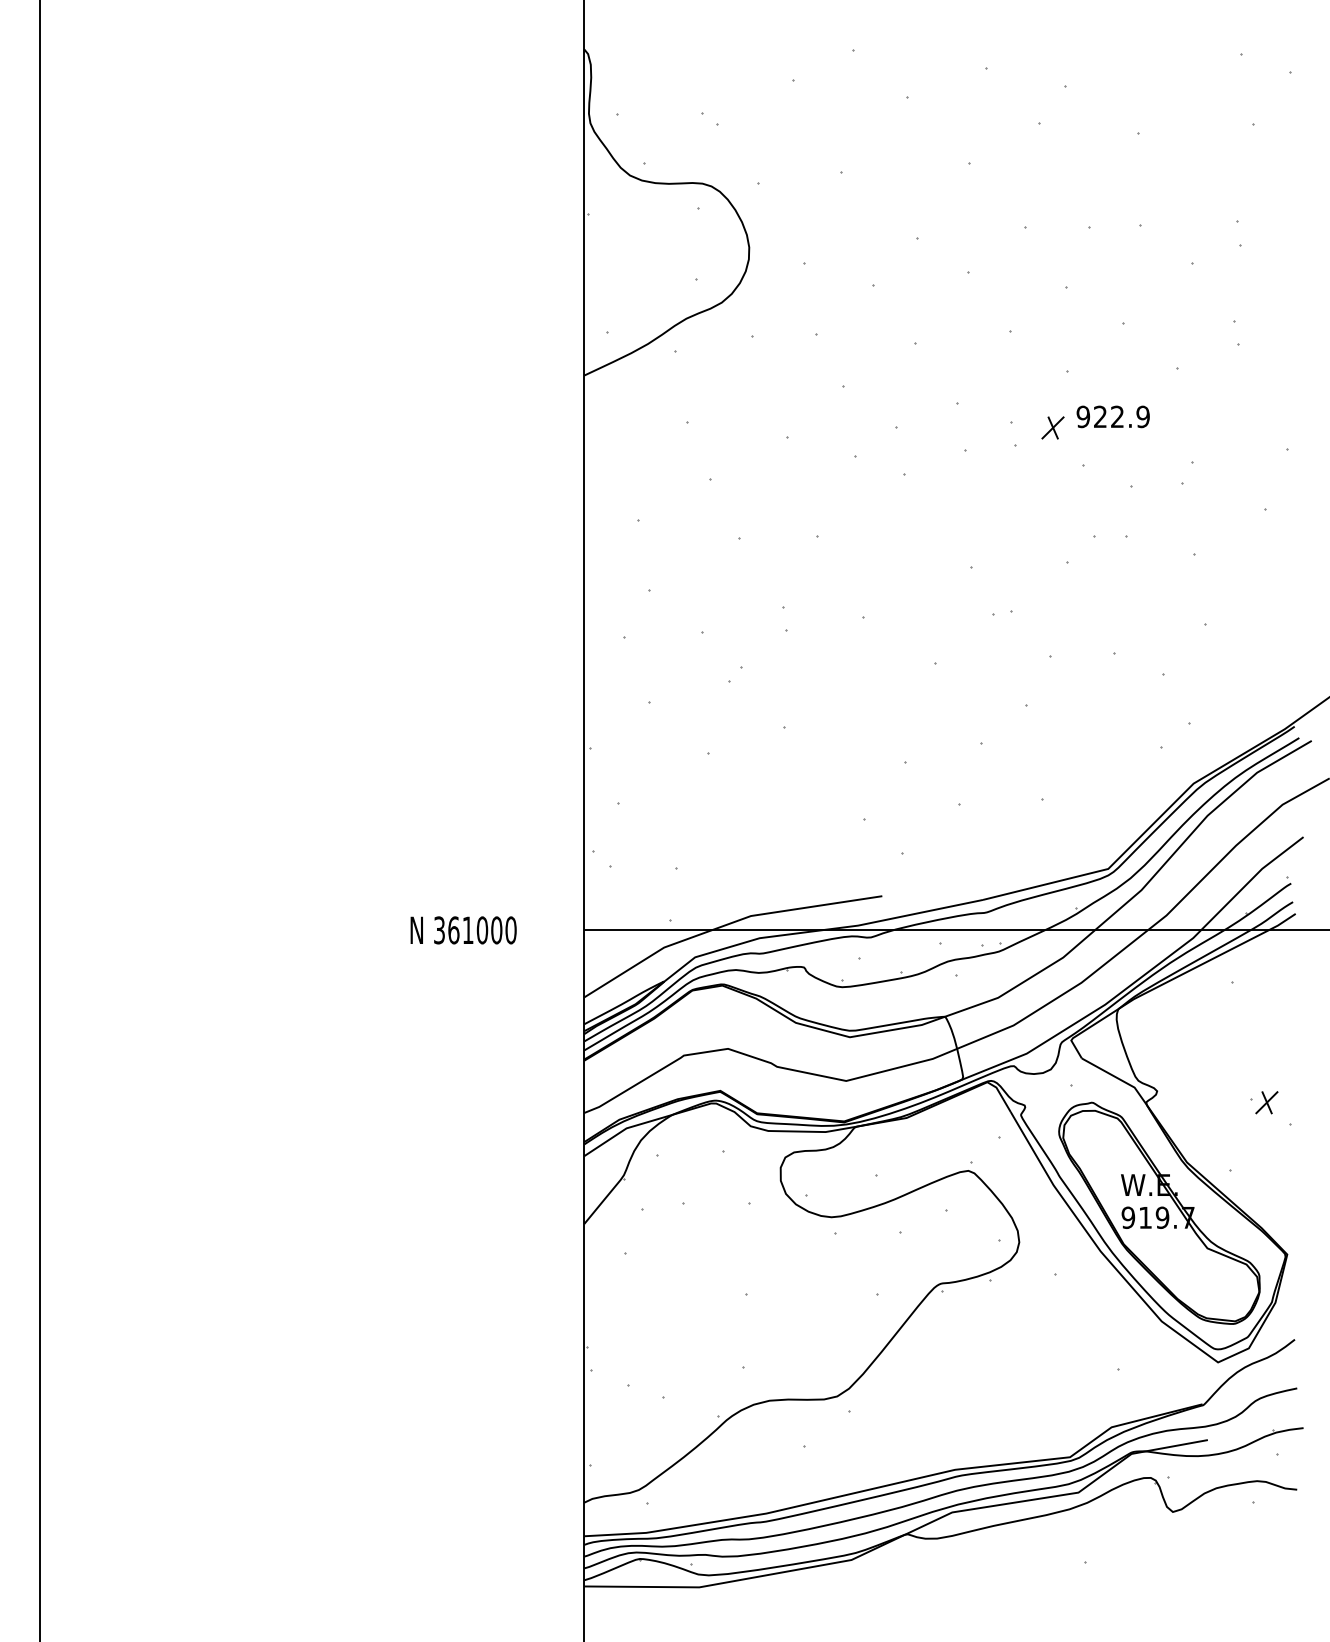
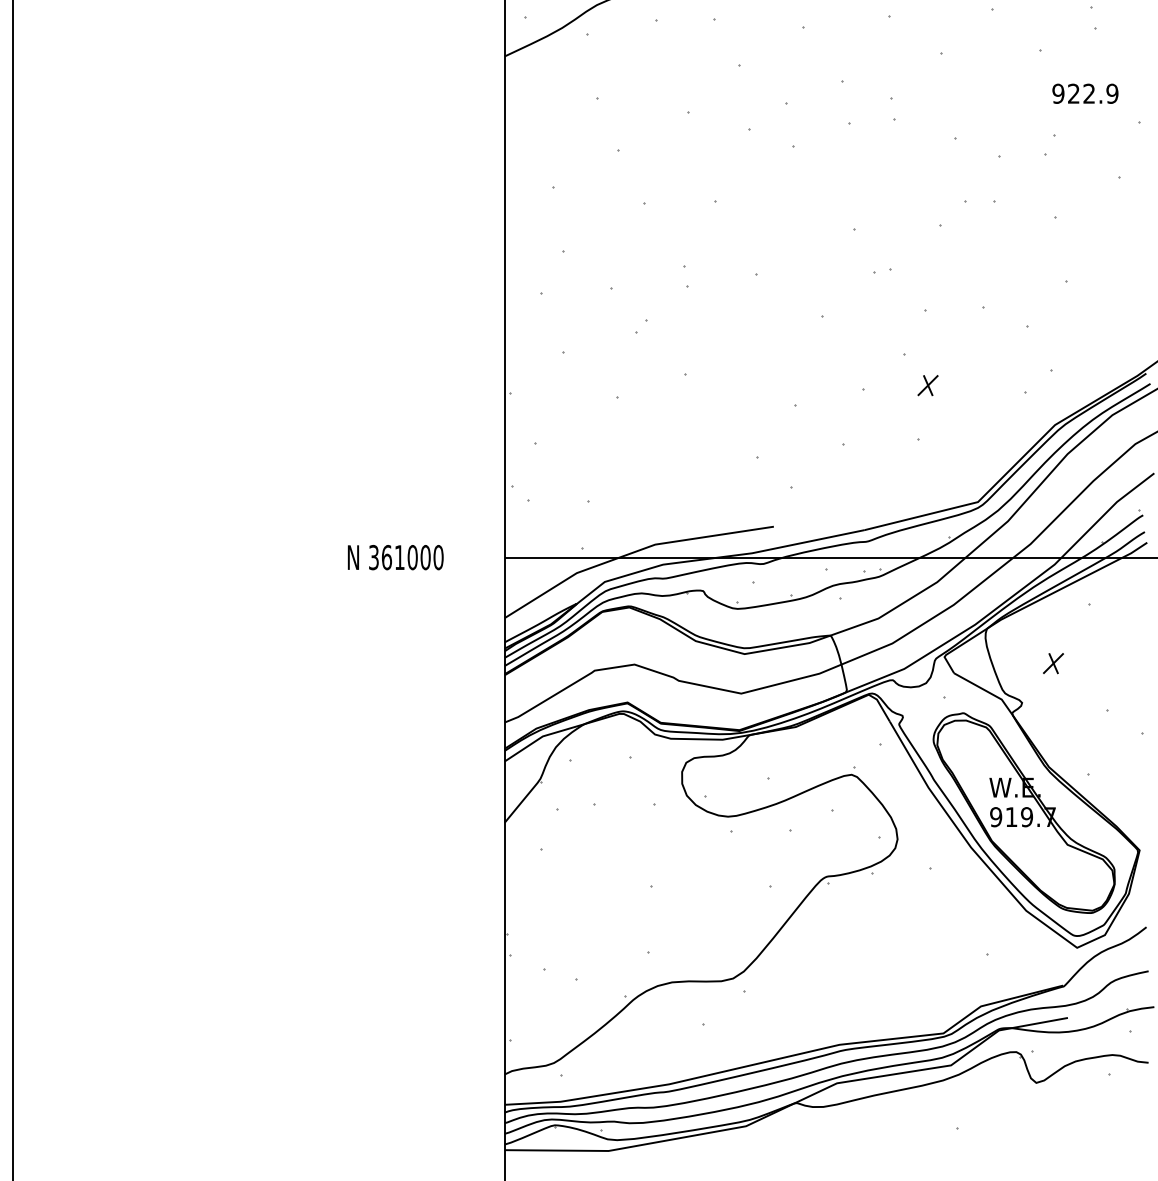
part: (1112, 416) -> (1084, 93), moved
part: (1052, 427) -> (927, 385), moved
part: (1266, 1102) -> (1053, 663), moved

